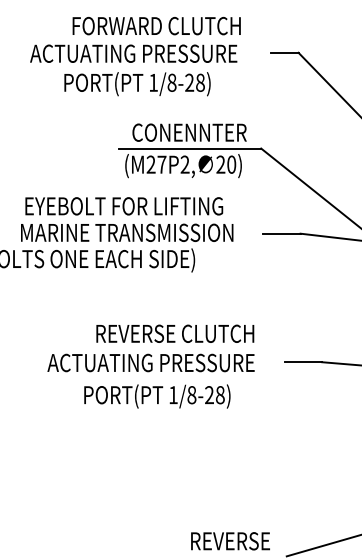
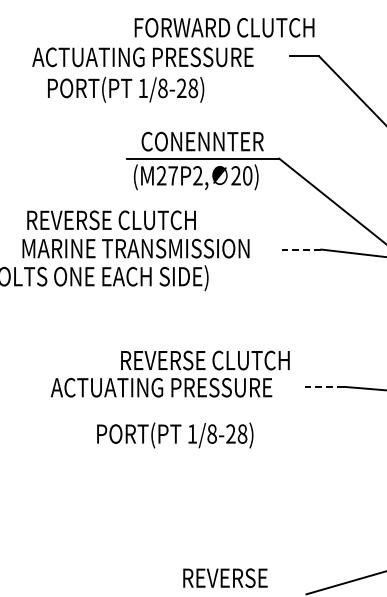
text: (156, 25) -> (224, 27), moved
text: (137, 83) -> (126, 89), moved
text: (124, 206) -> (133, 220), EYEBOLT FOR LIFTING -> REVERSE CLUTCH
line: (282, 233) -> (301, 249), solid -> dashed
text: (175, 333) -> (205, 360), moved
line: (303, 361) -> (324, 386), solid -> dashed
text: (157, 396) -> (175, 435), moved
text: (230, 540) -> (225, 577), moved

